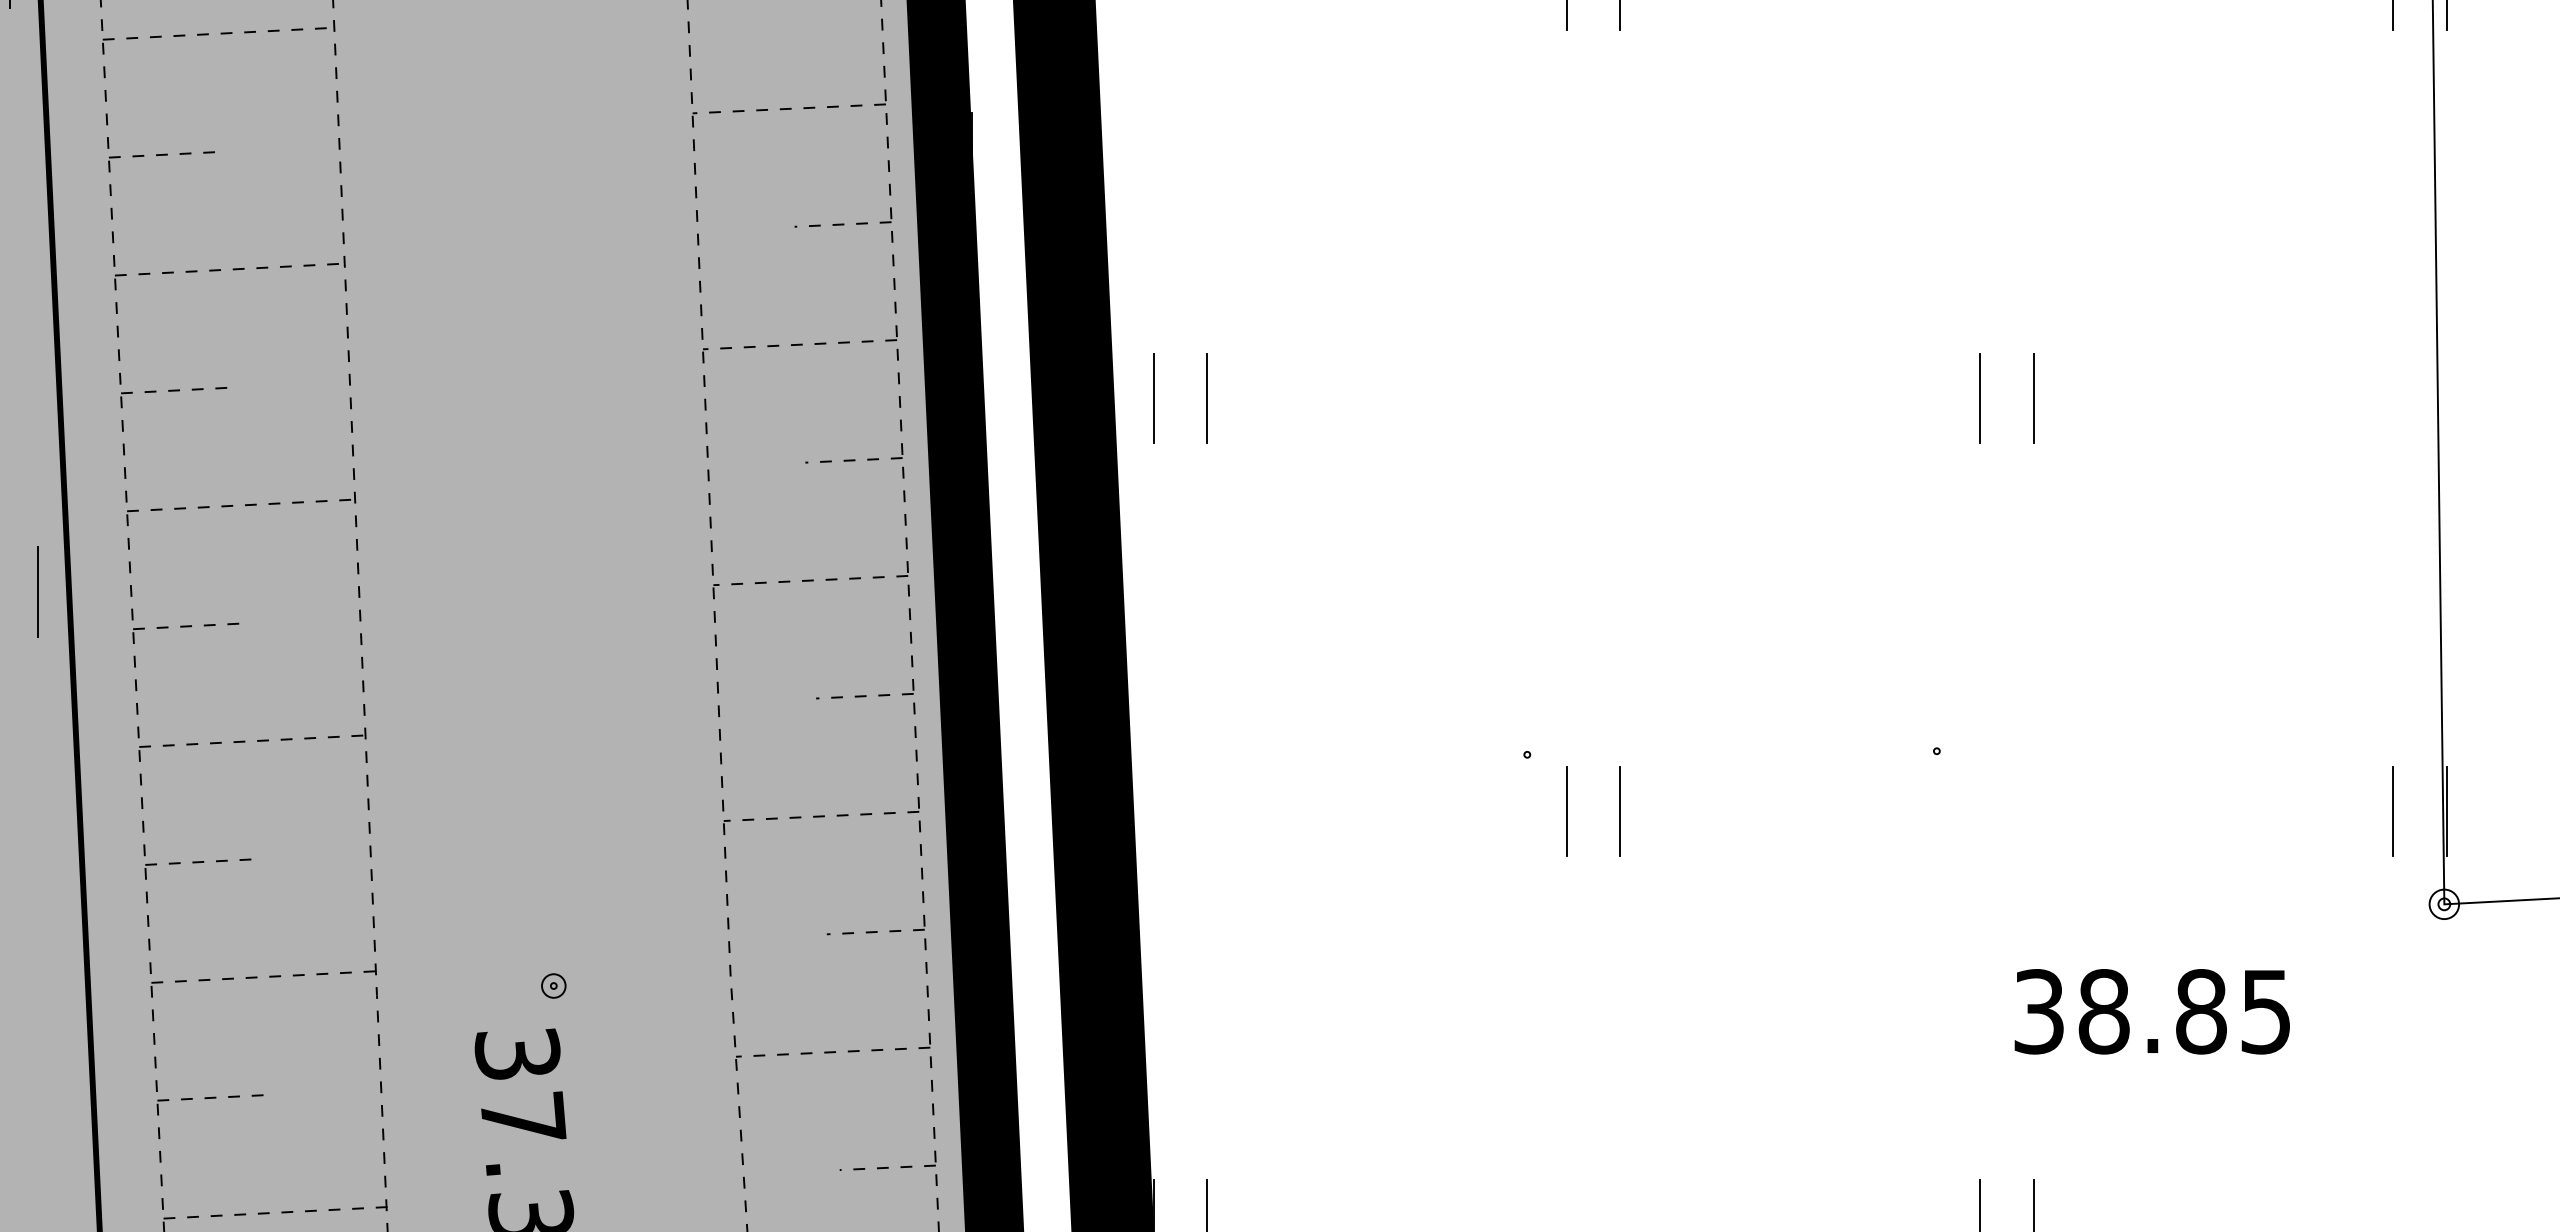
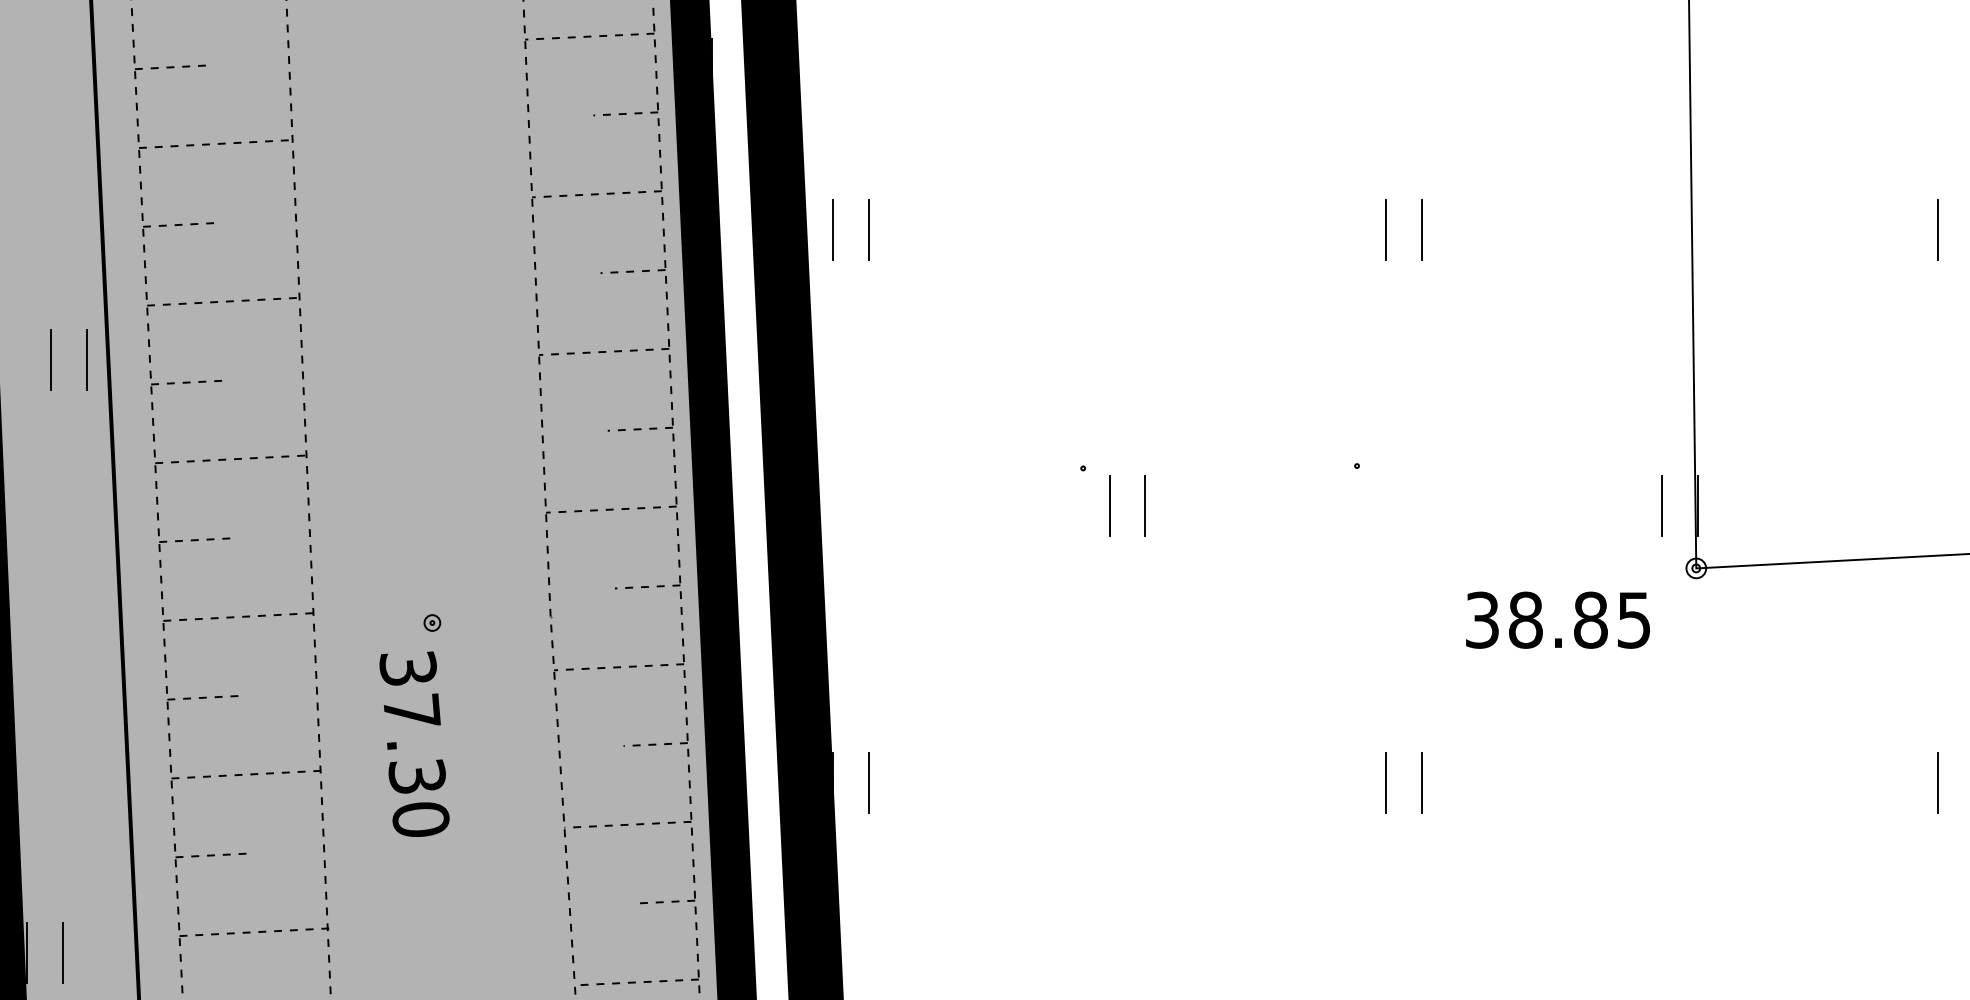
text: (2151, 1010) -> (1557, 619), moved

